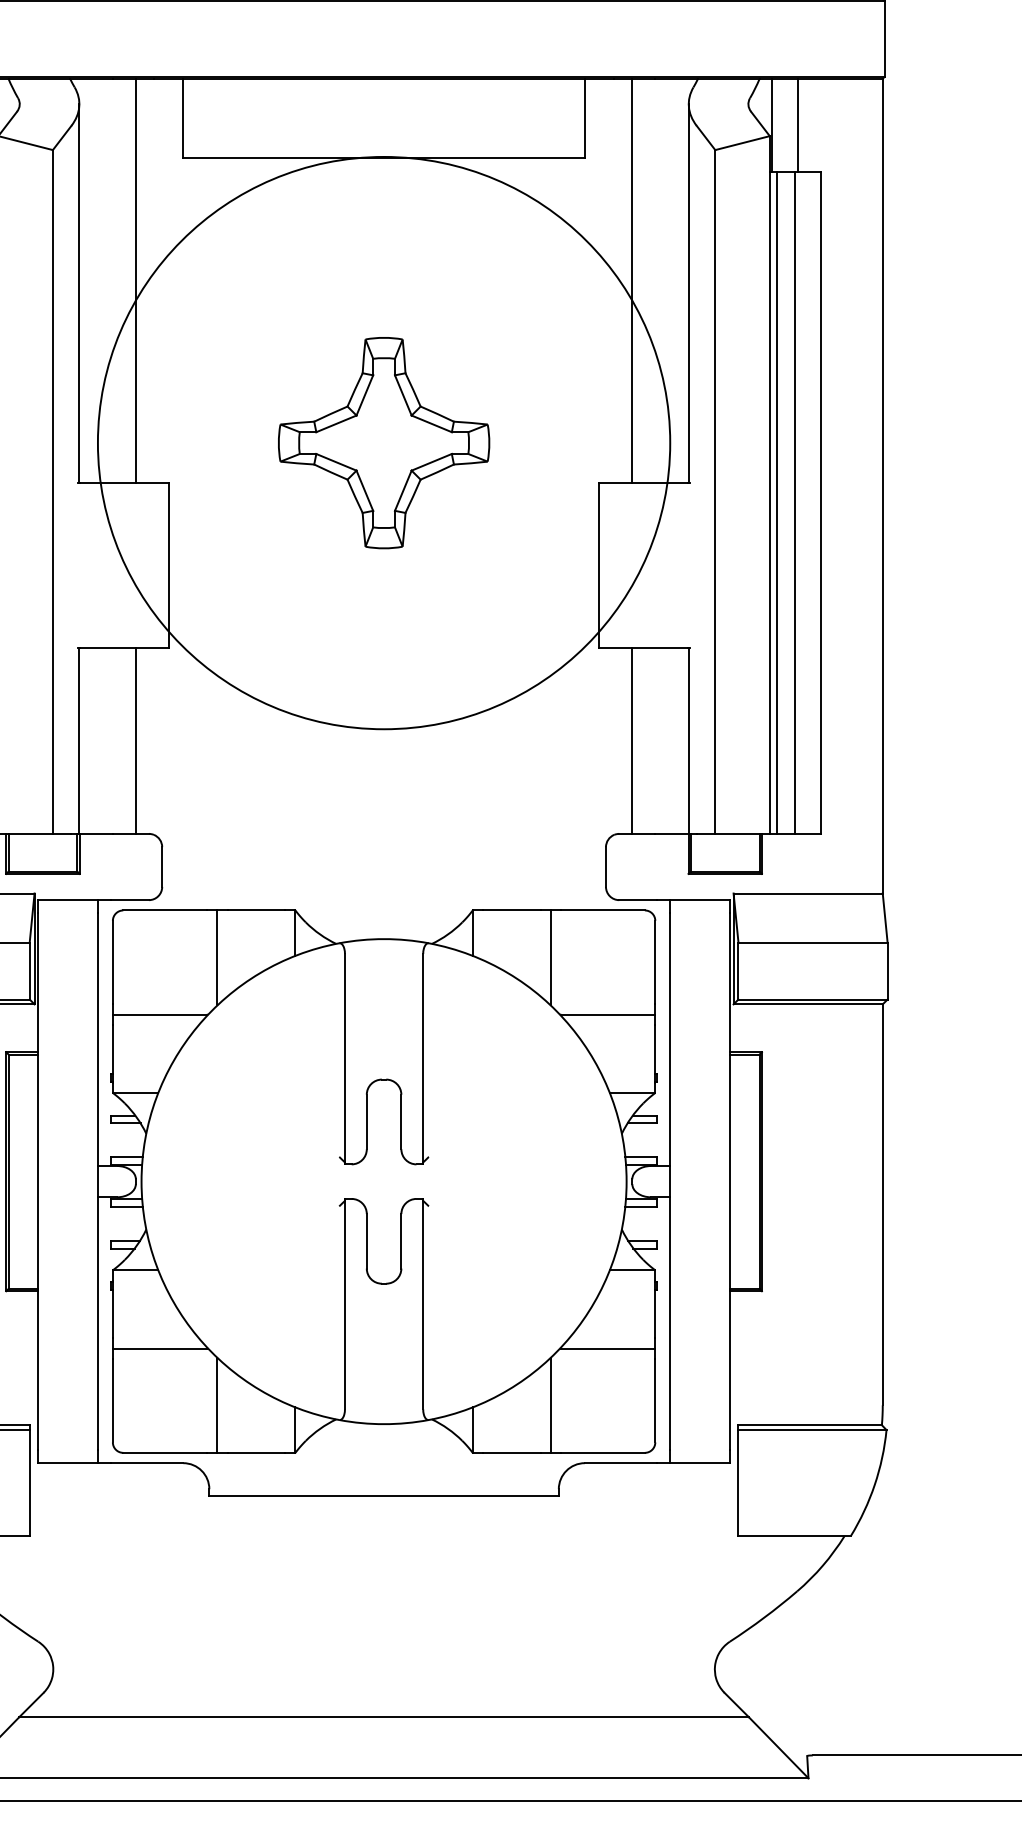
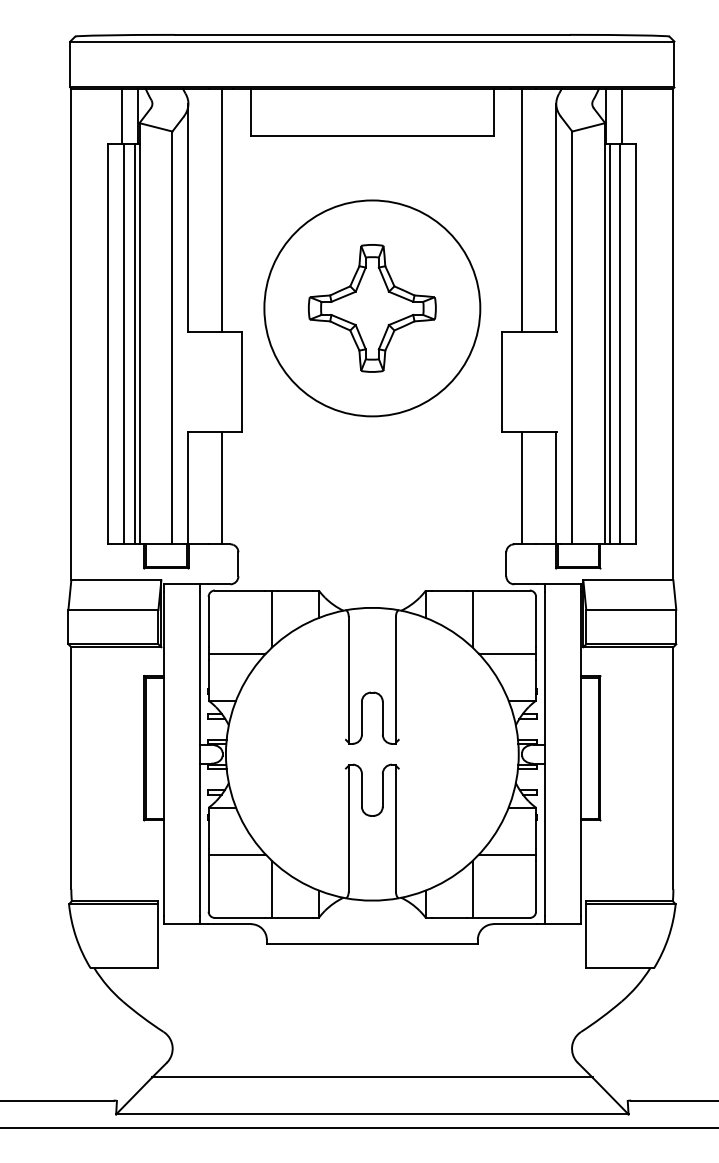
circle: (384, 443) -> (372, 308), size x0.62

